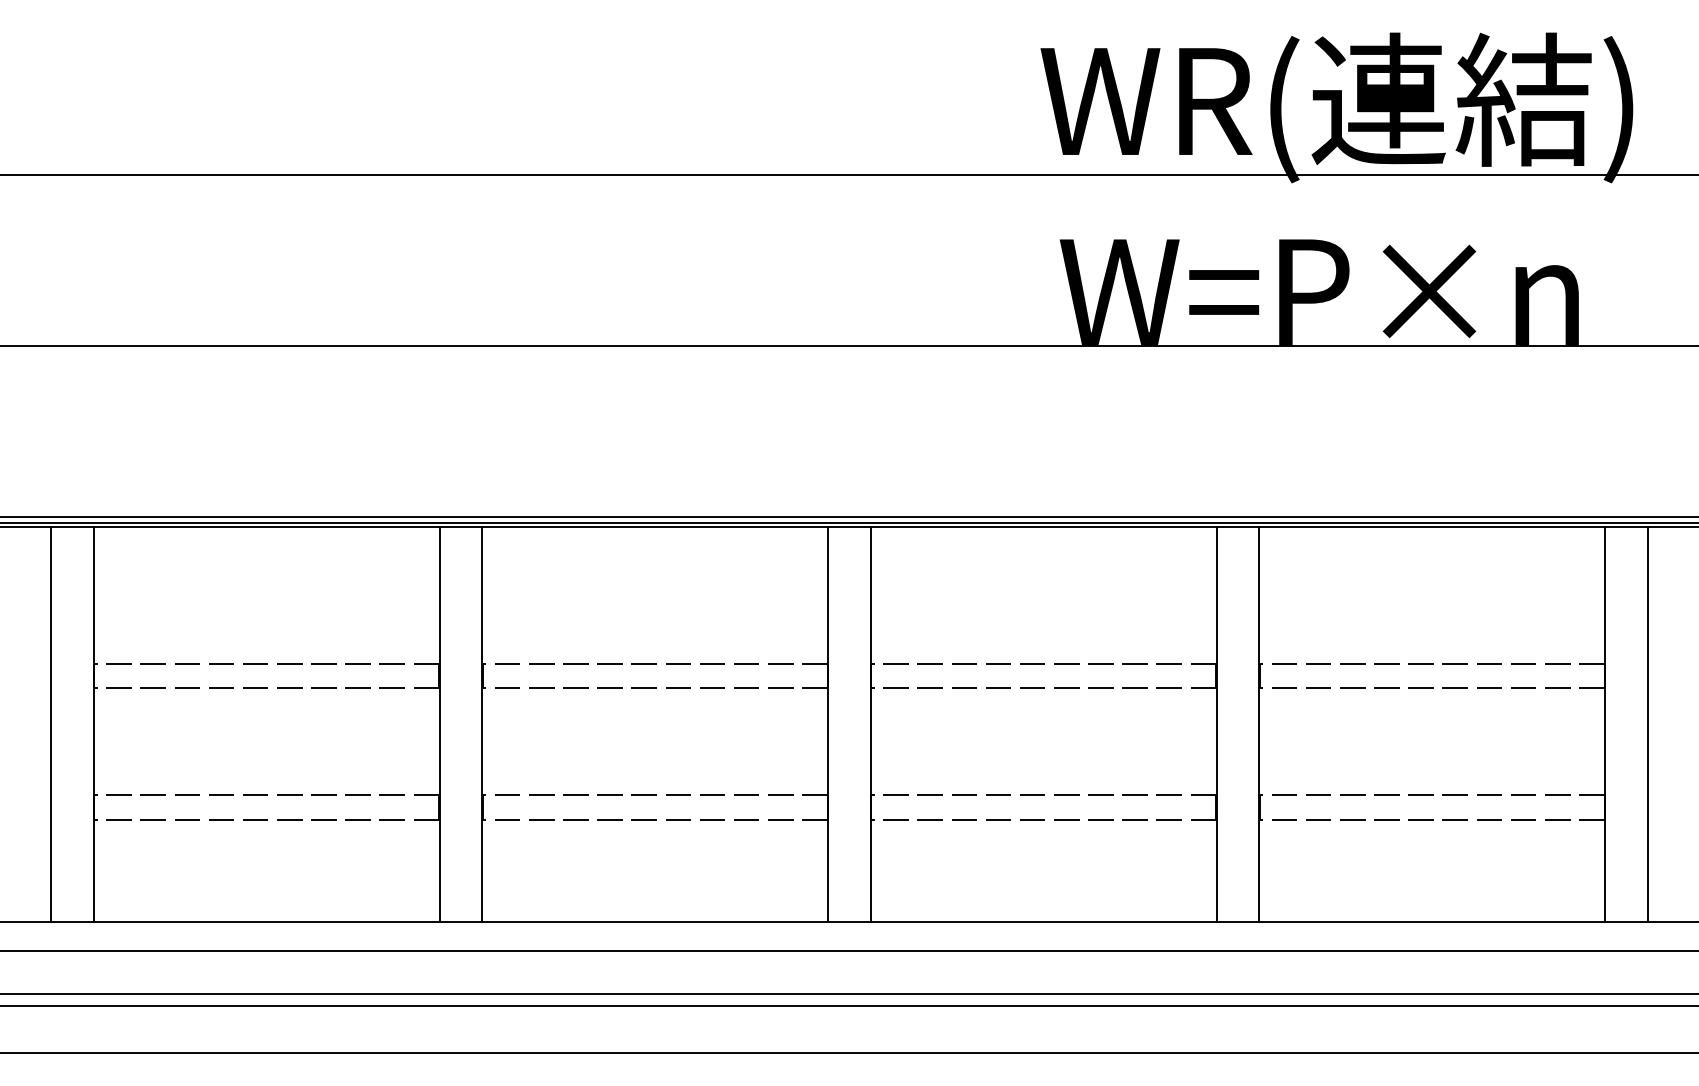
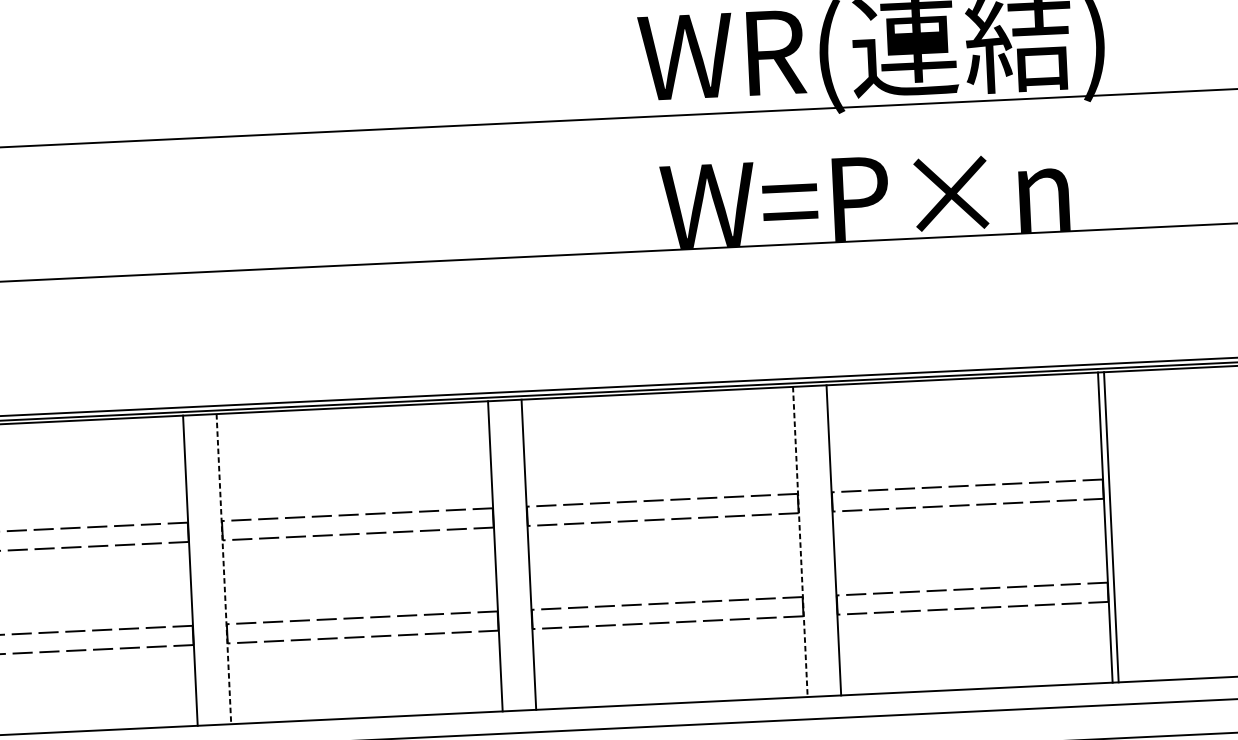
line: (482, 724) -> (223, 568), solid -> dashed
line: (1216, 724) -> (800, 541), solid -> dashed
line: (1647, 724) -> (1111, 526), moved

